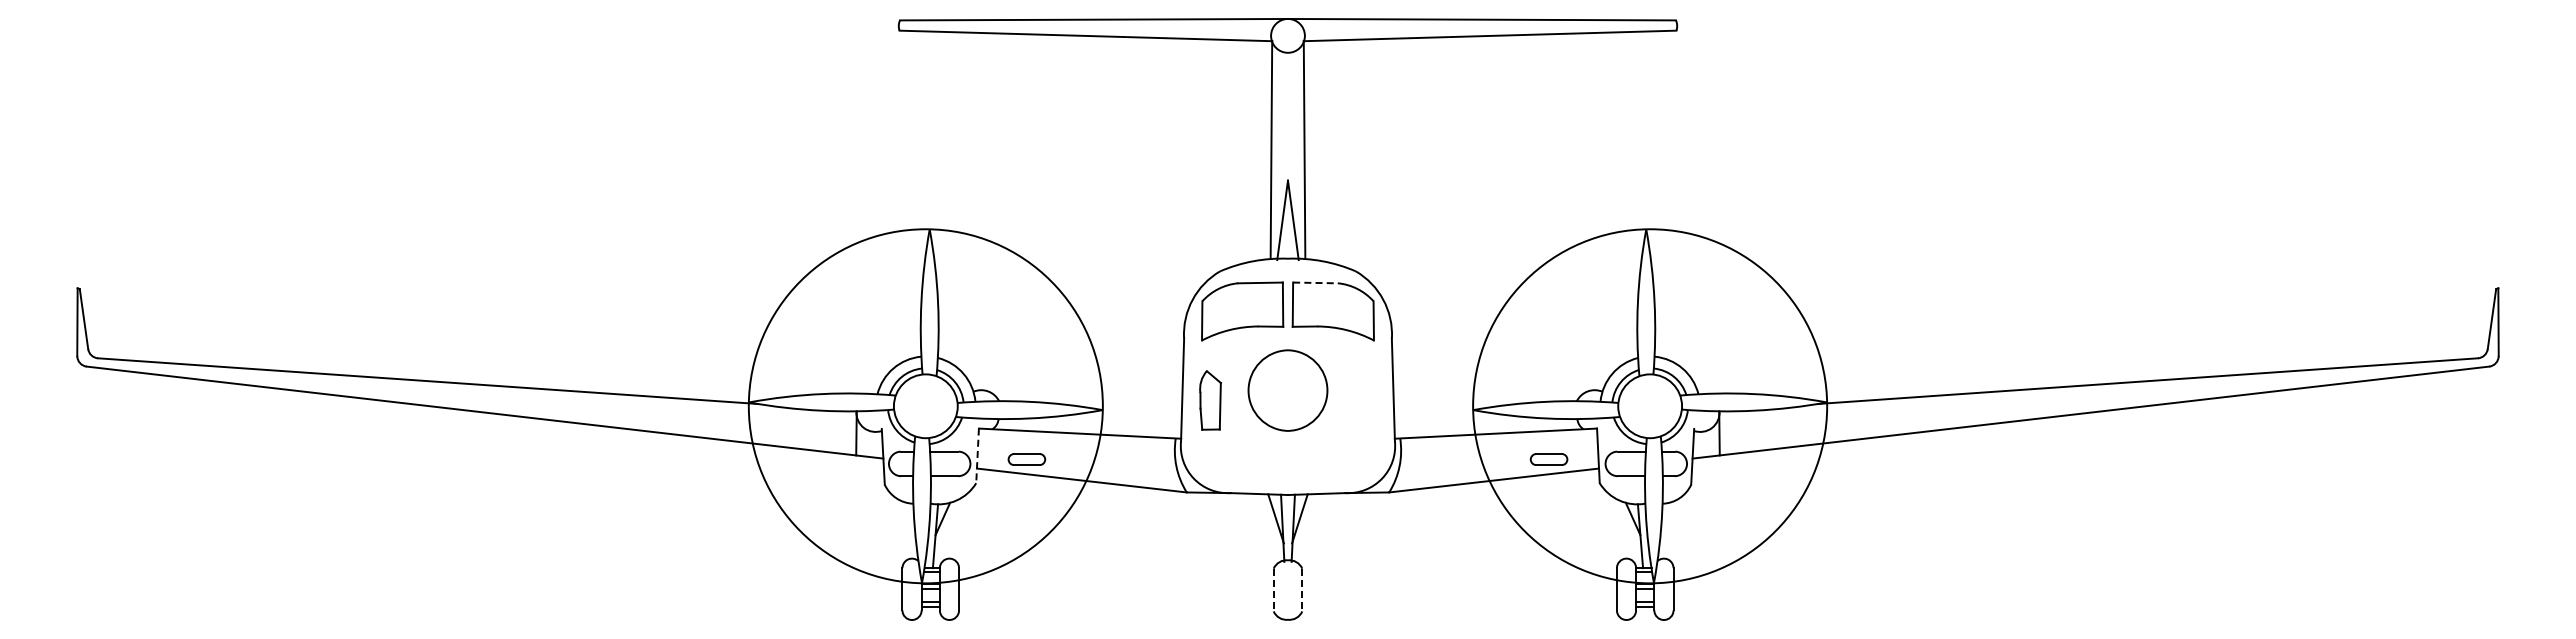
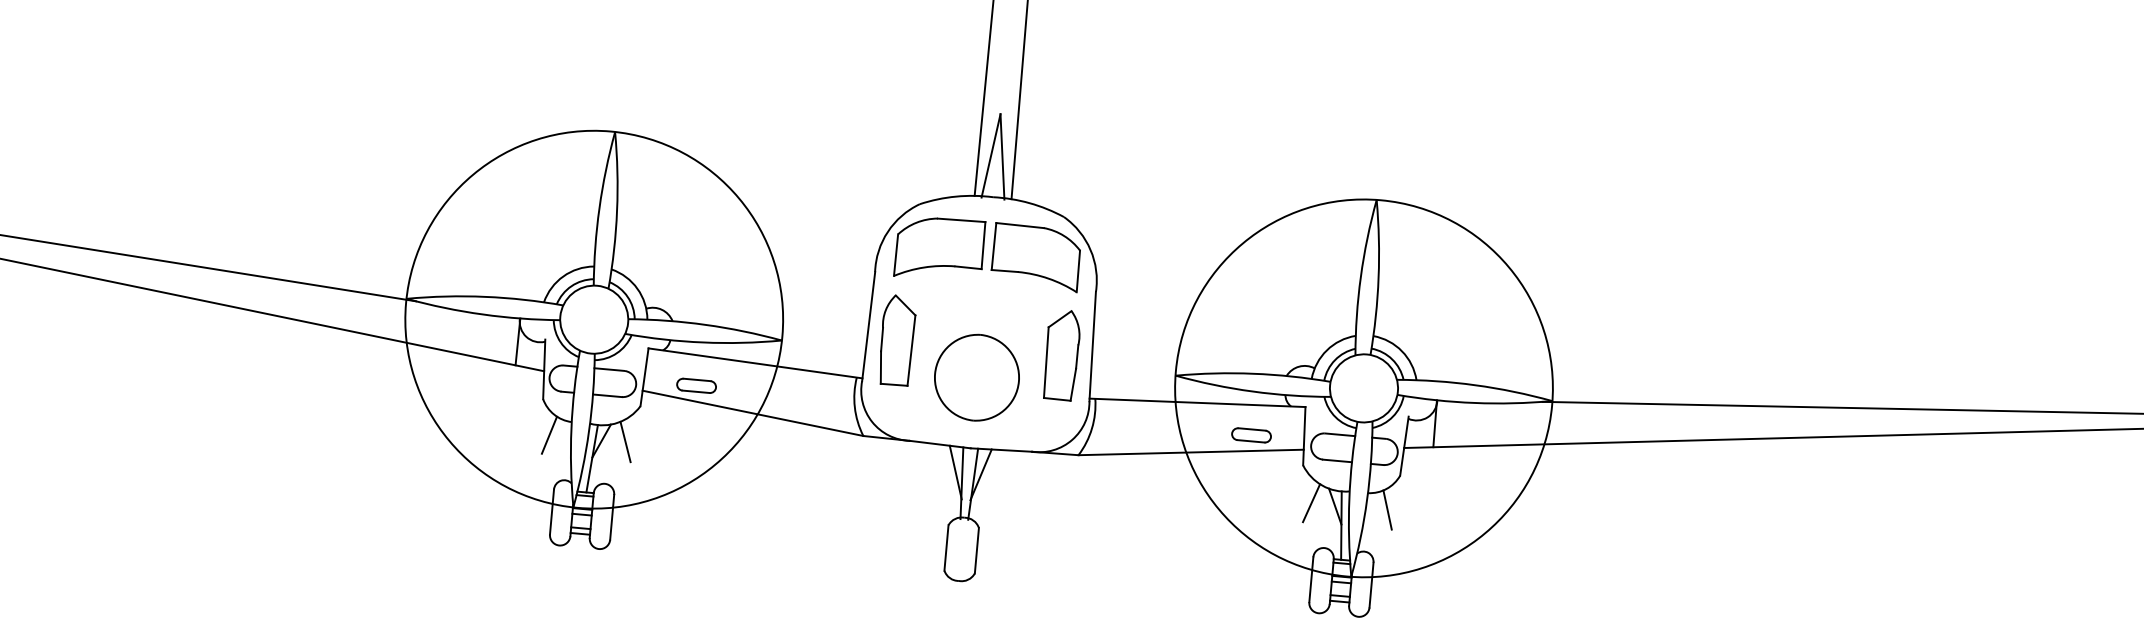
line: (1315, 282) -> (1020, 225), dashed -> solid
part: (1287, 390) -> (976, 377), moved
part: (1210, 400) -> (897, 340), size x1.43
part: (1365, 400) -> (1062, 355), added
line: (977, 456) -> (644, 377), dashed -> solid
line: (893, 517) -> (549, 434), added
line: (964, 517) -> (624, 441), added
line: (1610, 517) -> (1311, 502), added
line: (1681, 517) -> (1386, 509), added
line: (1273, 590) -> (946, 548), dashed -> solid
line: (1302, 590) -> (977, 551), dashed -> solid

